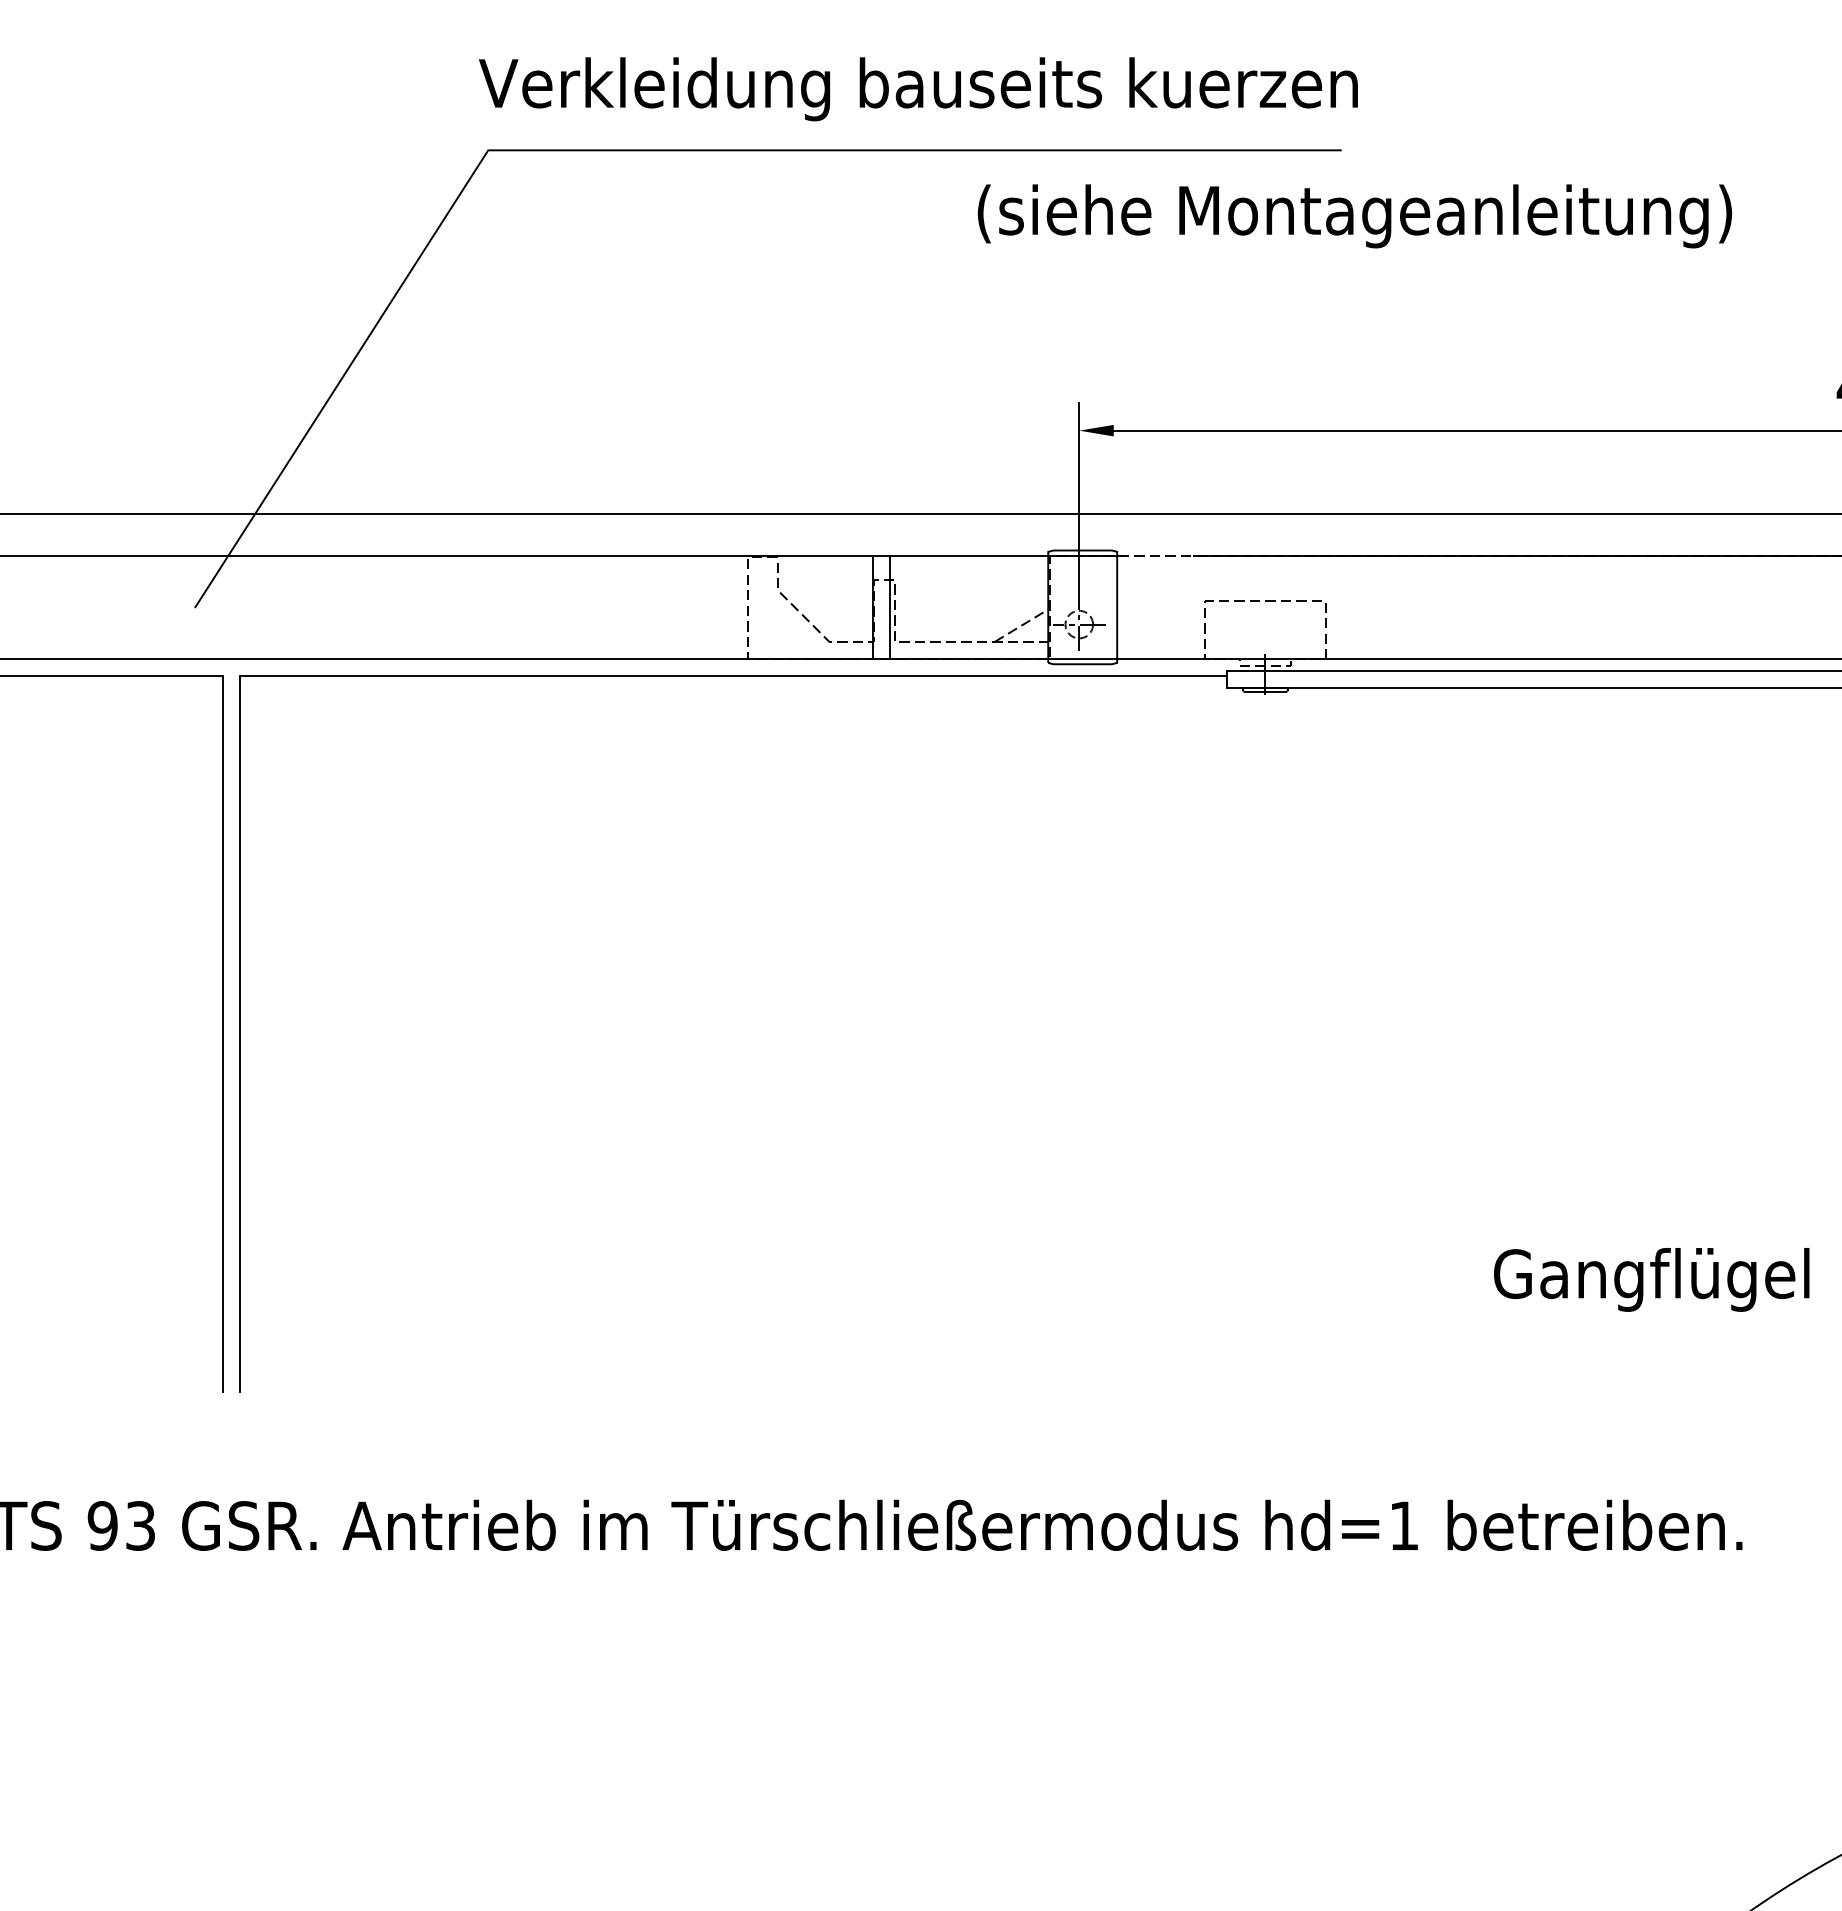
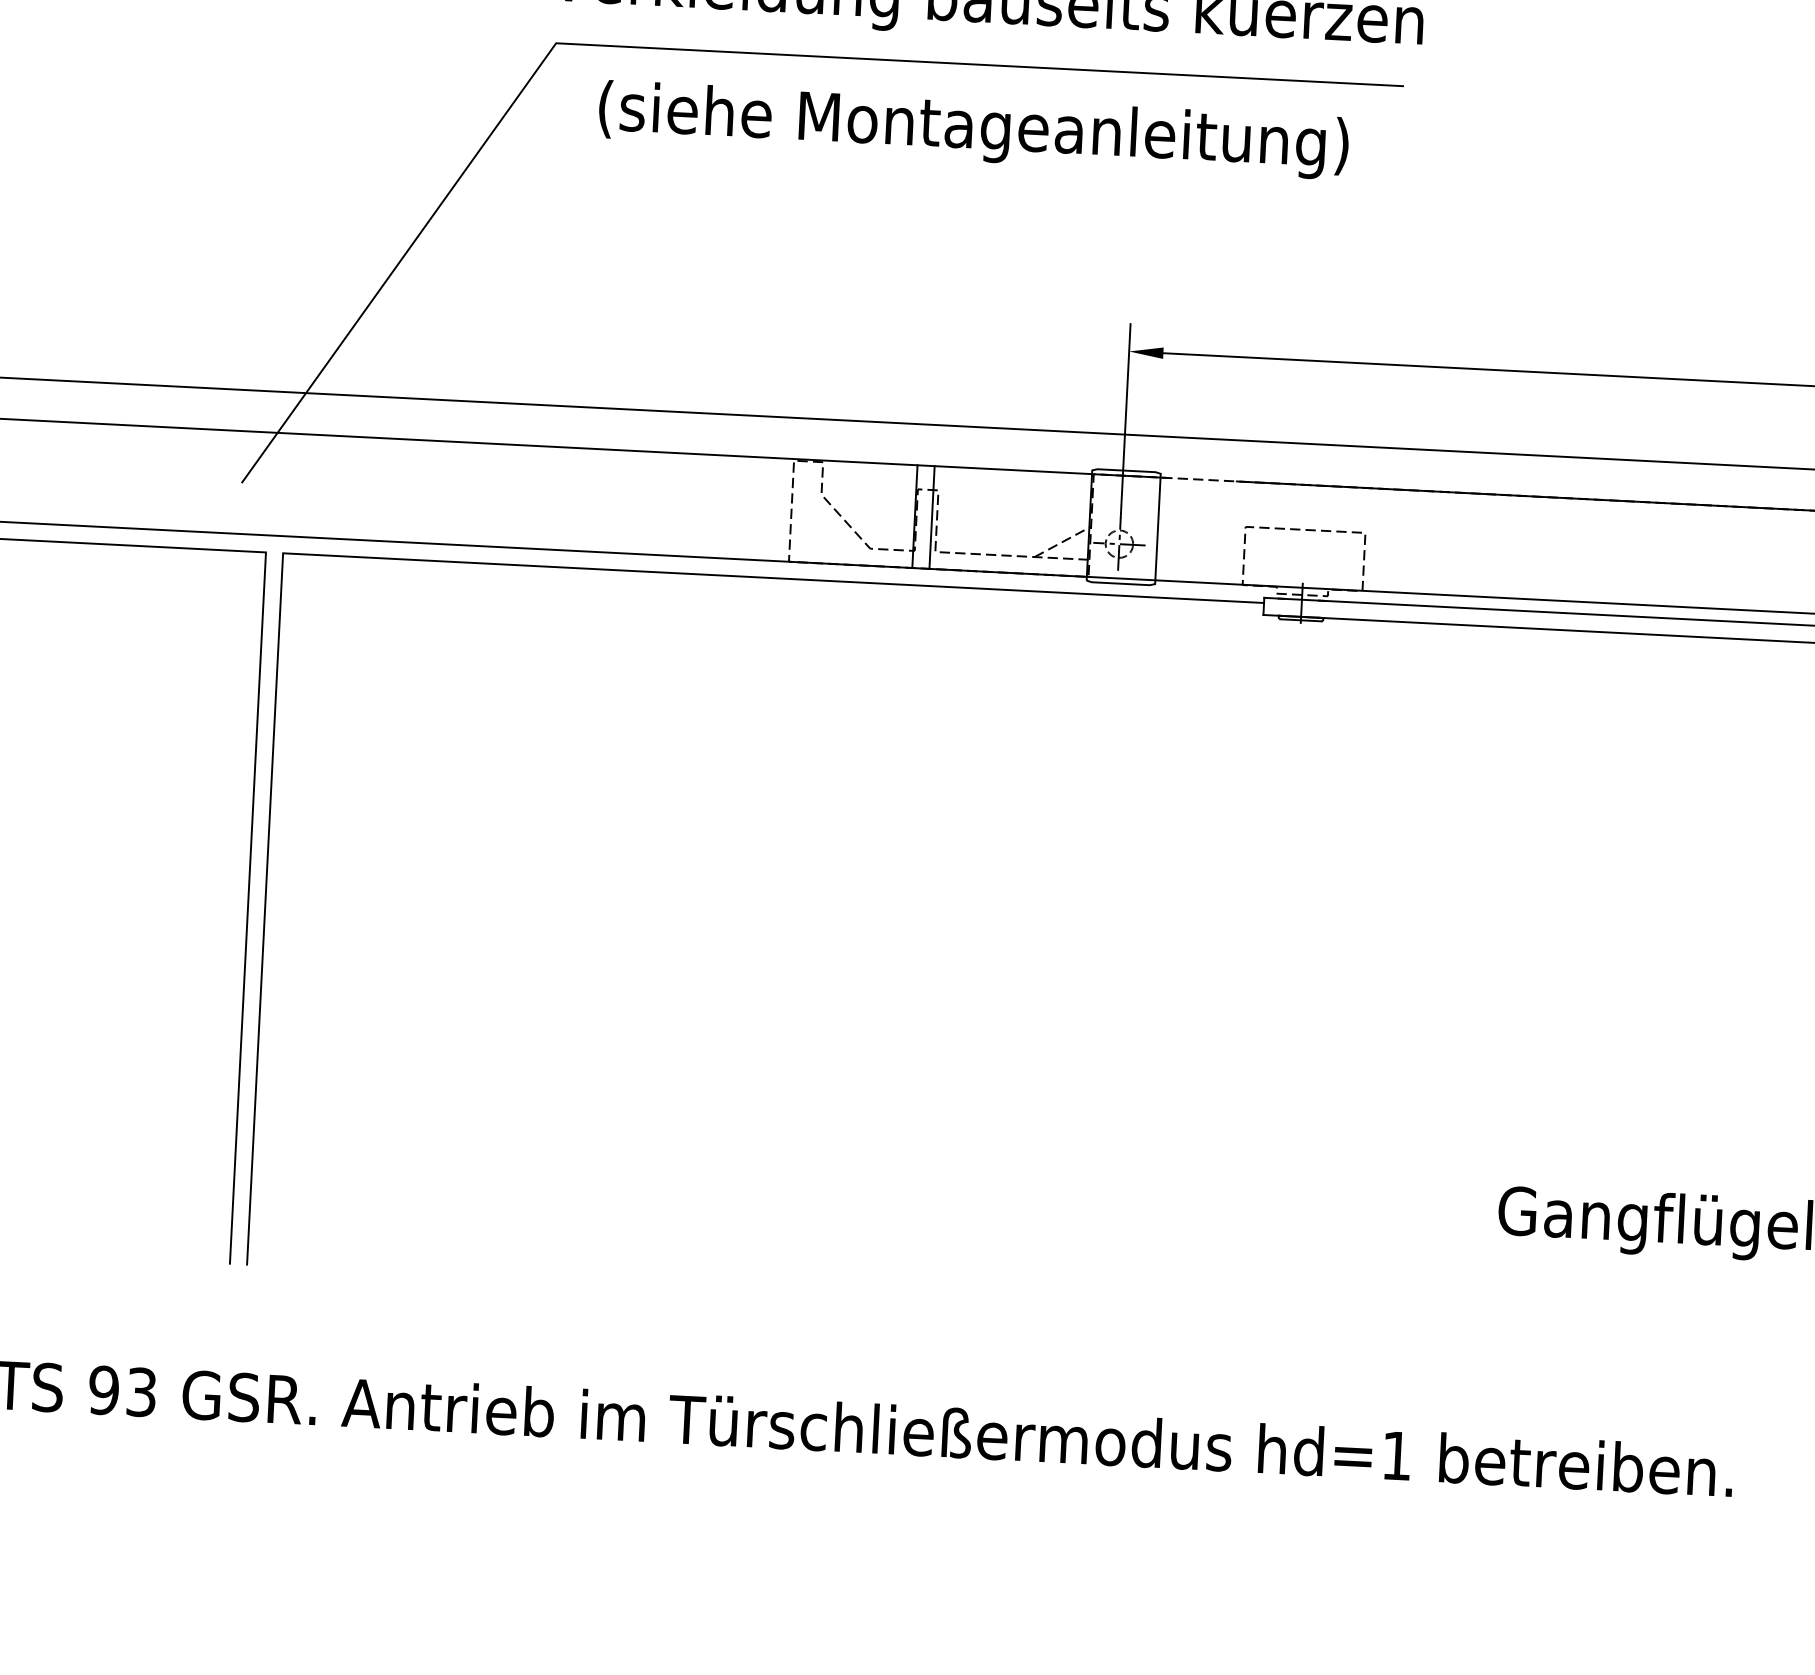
text: (1354, 216) -> (973, 130), moved

